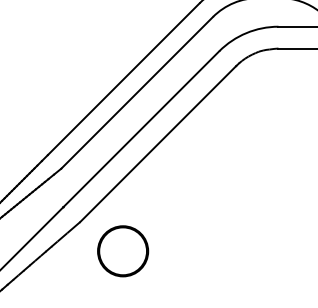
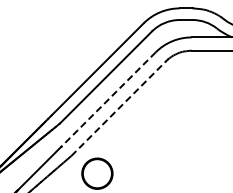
line: (141, 129) -> (108, 99), solid -> dashed
line: (157, 143) -> (118, 108), solid -> dashed

